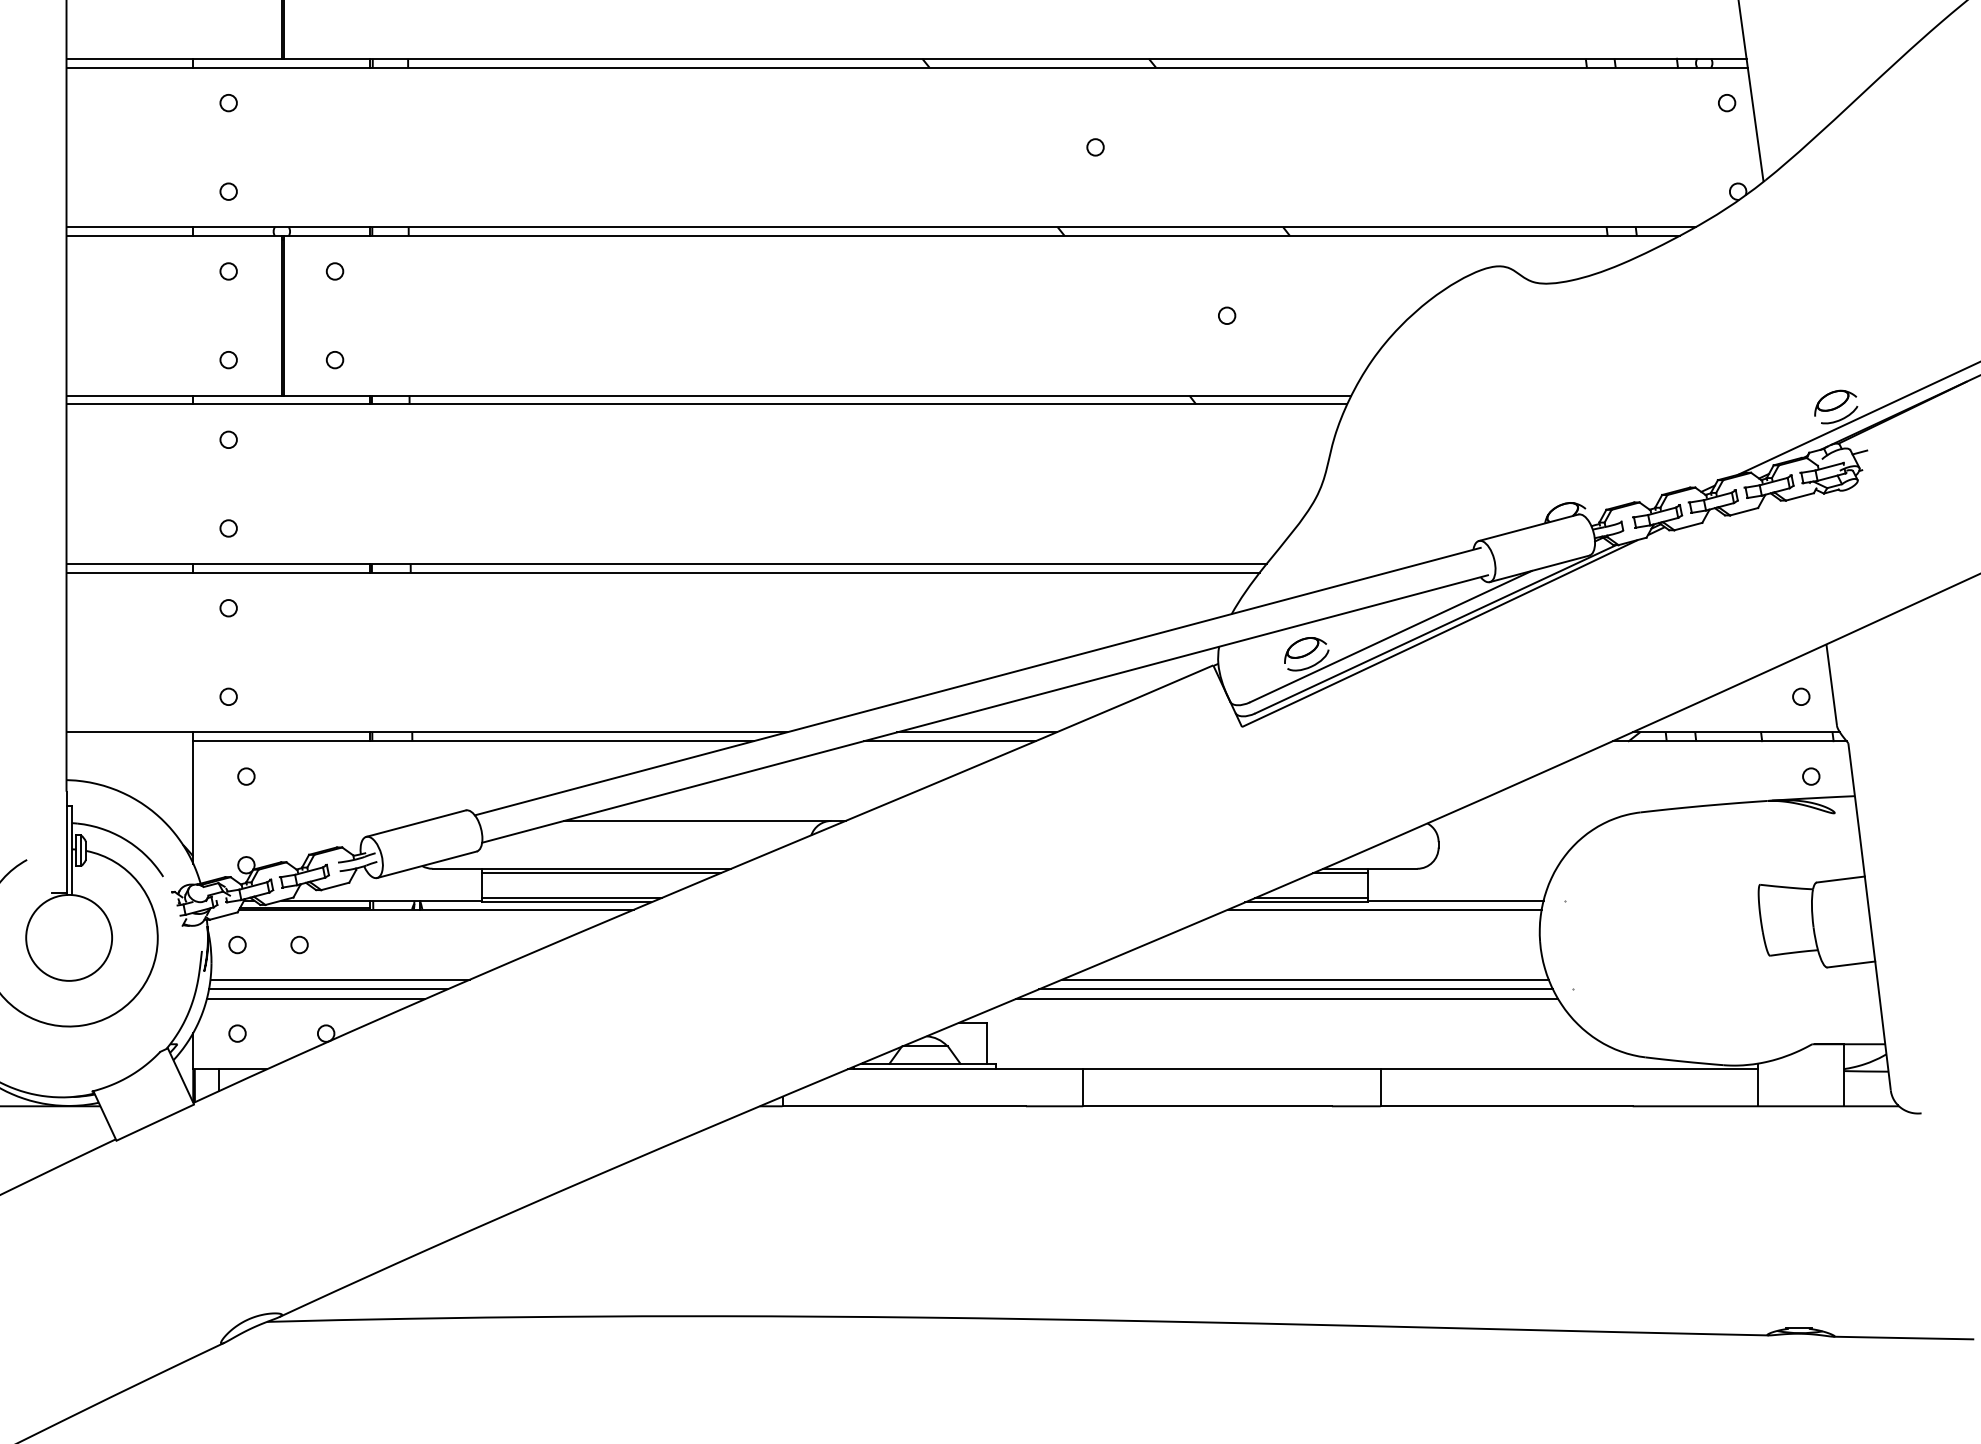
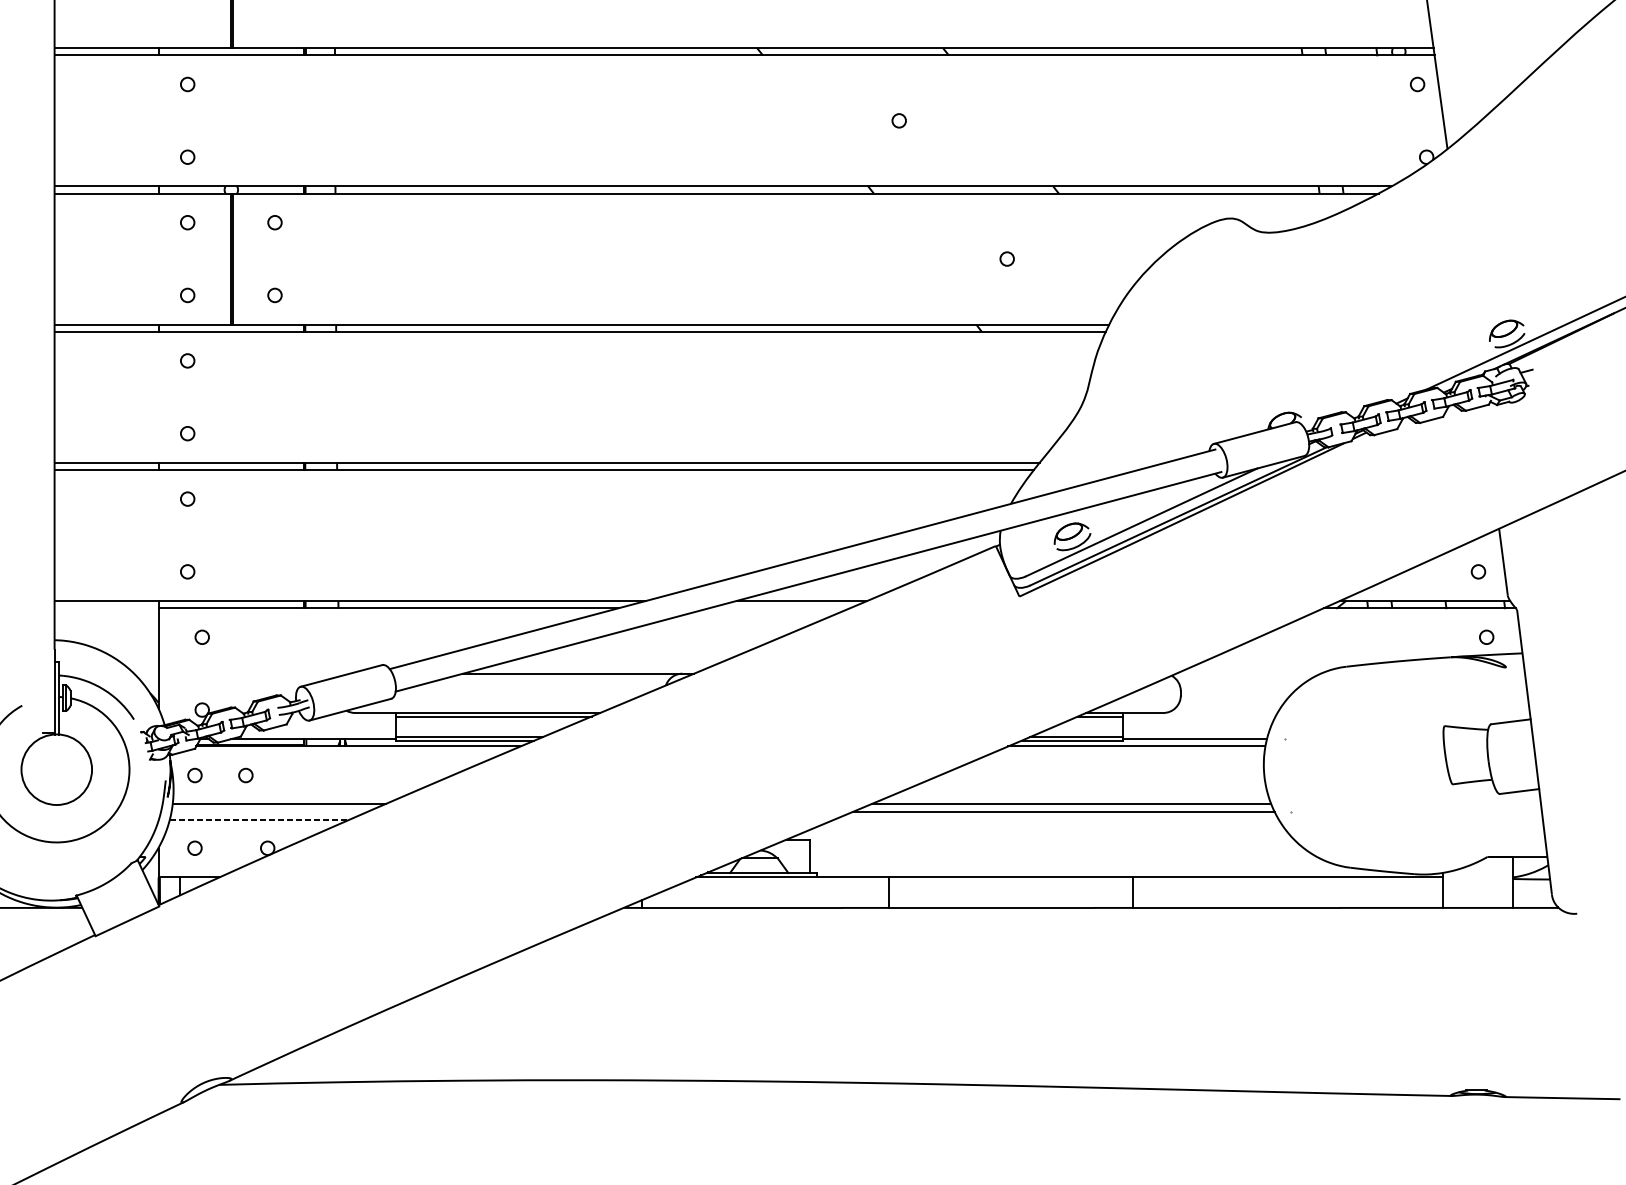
line: (949, 741) -> (779, 608), removed
line: (328, 989) -> (269, 812), removed
line: (316, 999) -> (259, 820), solid -> dashed
line: (1286, 999) -> (1055, 820), removed

